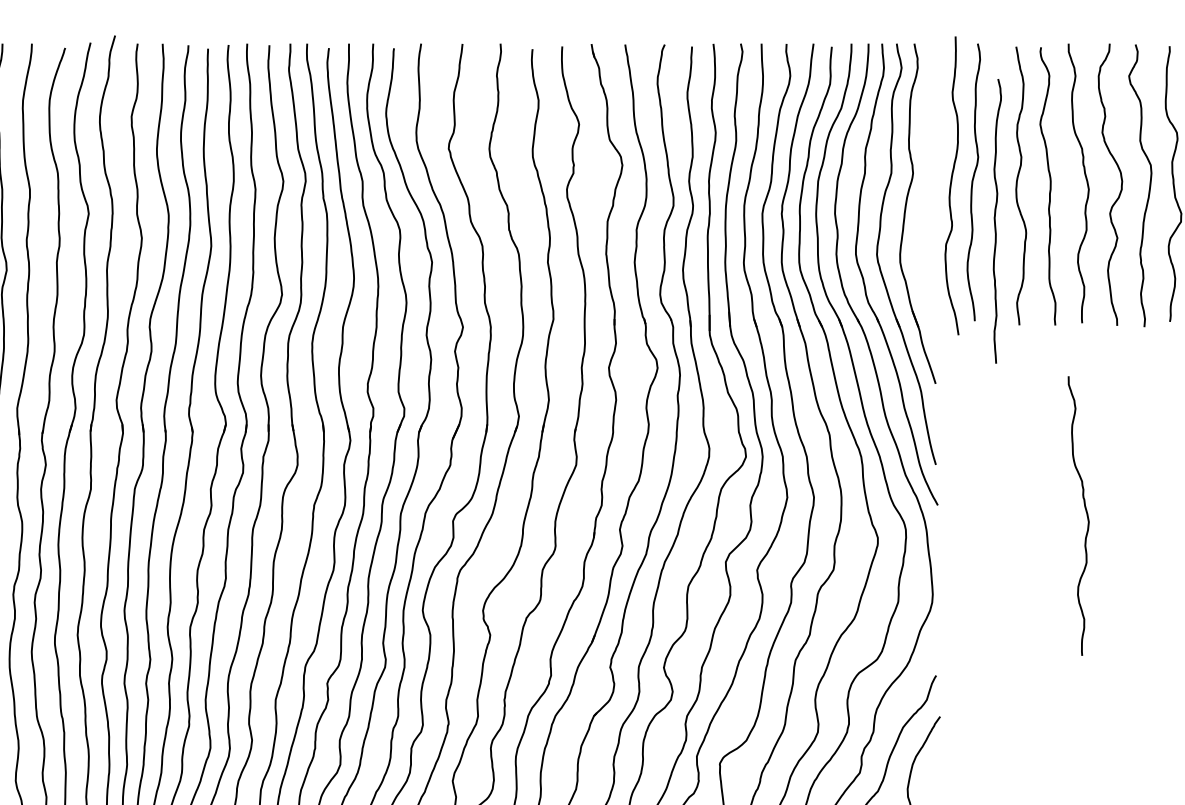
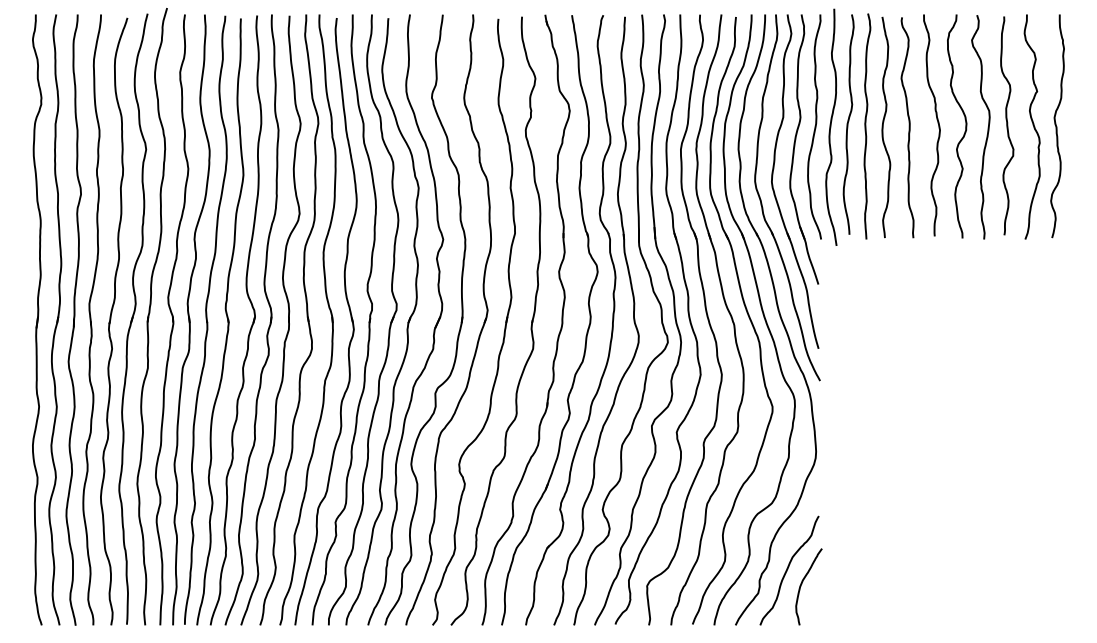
curve: (930, 184) -> (814, 126), added
curve: (996, 221) -> (866, 126), moved
curve: (1085, 513) -> (937, 387), removed

